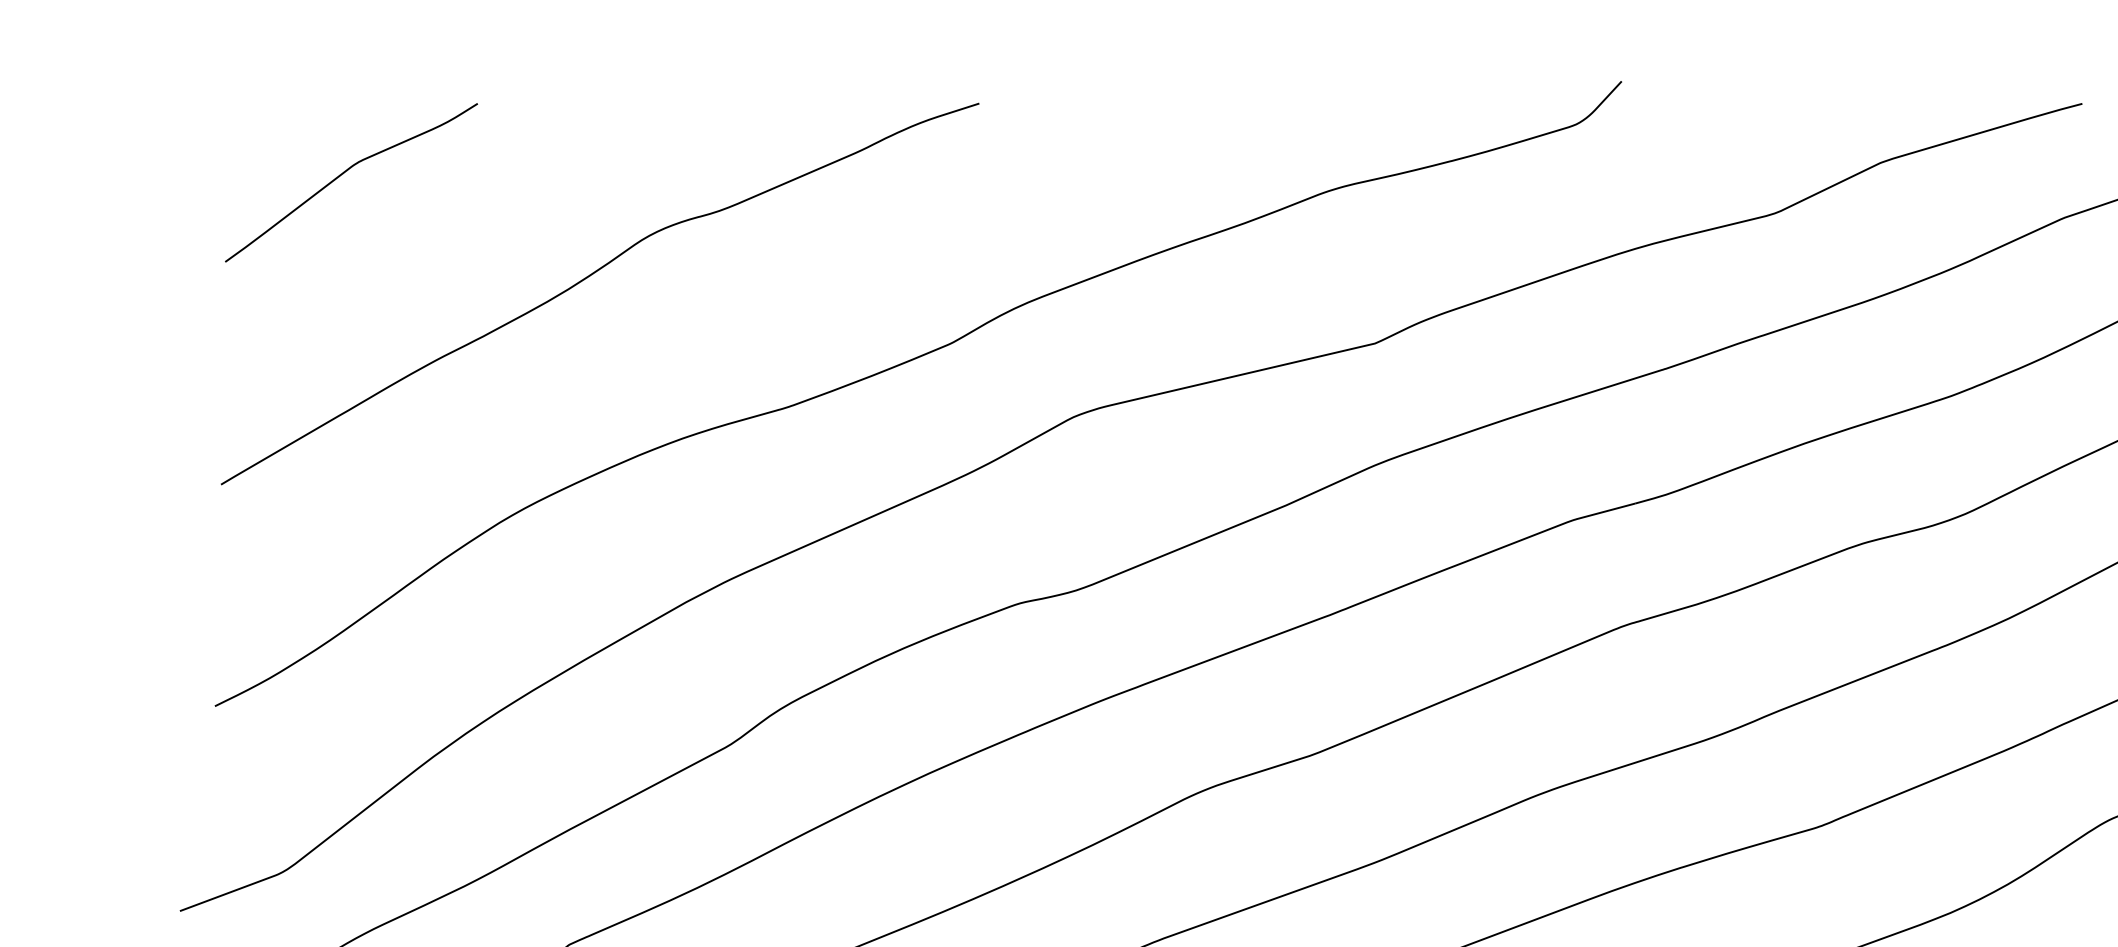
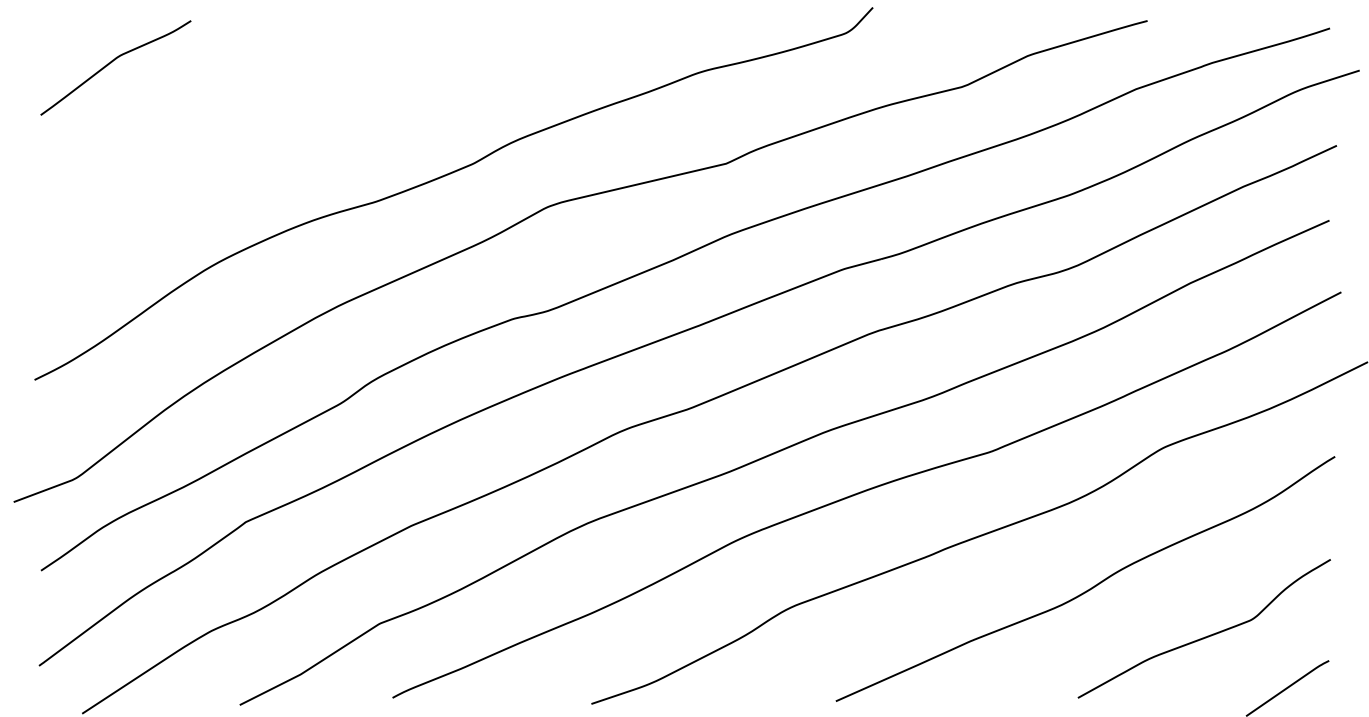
curve: (590, 277) -> (258, 124), removed

